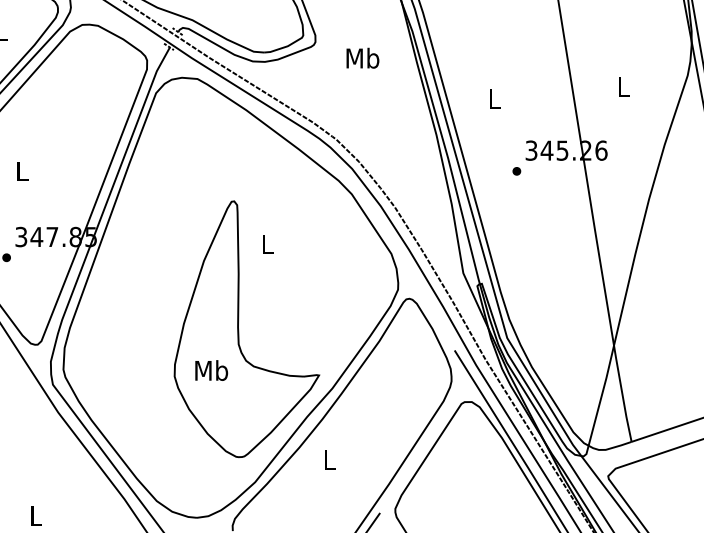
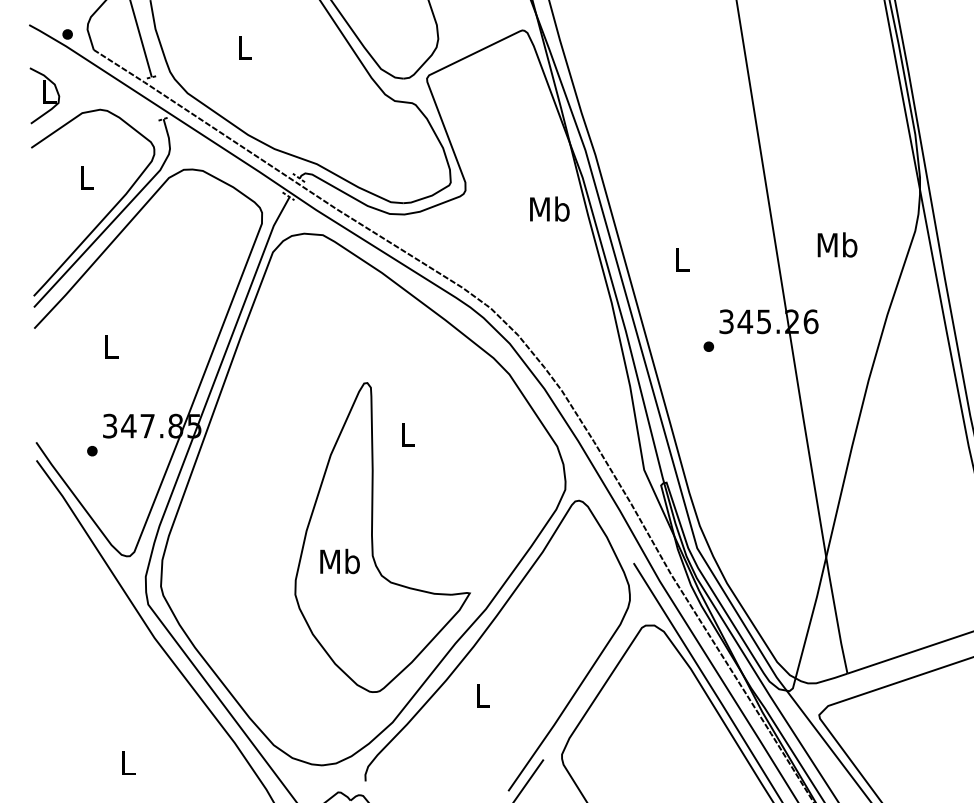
text: (362, 57) -> (549, 208), moved
text: (623, 86) -> (837, 244), L -> Mb
text: (211, 370) -> (339, 561), moved

